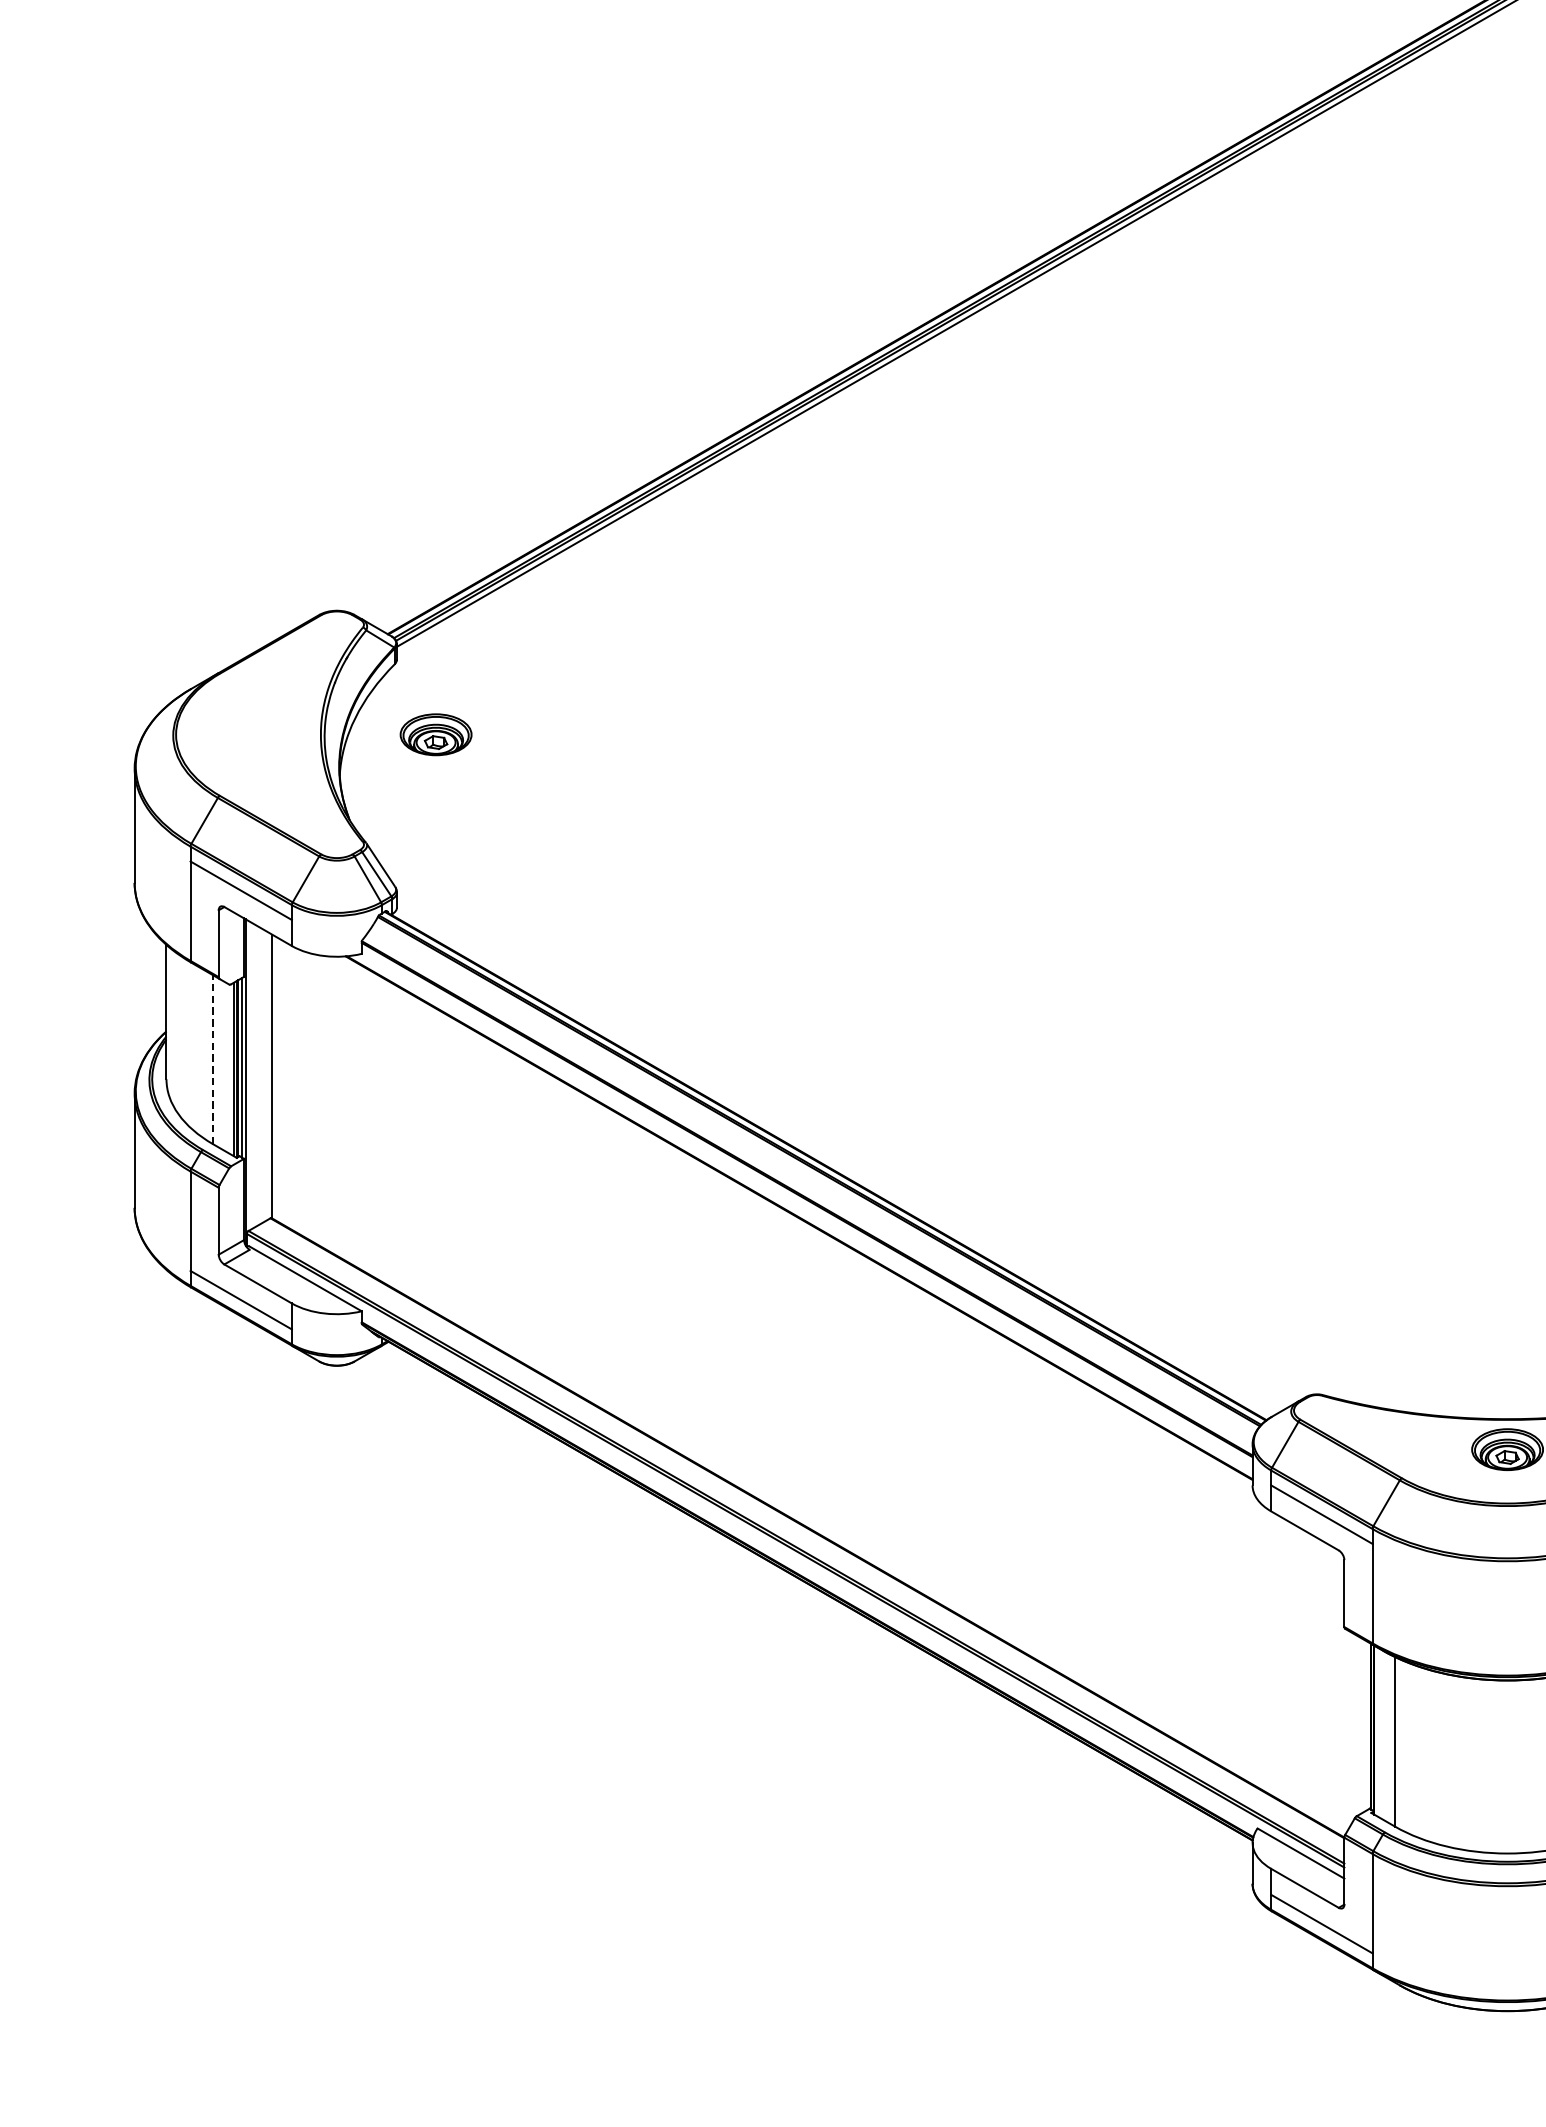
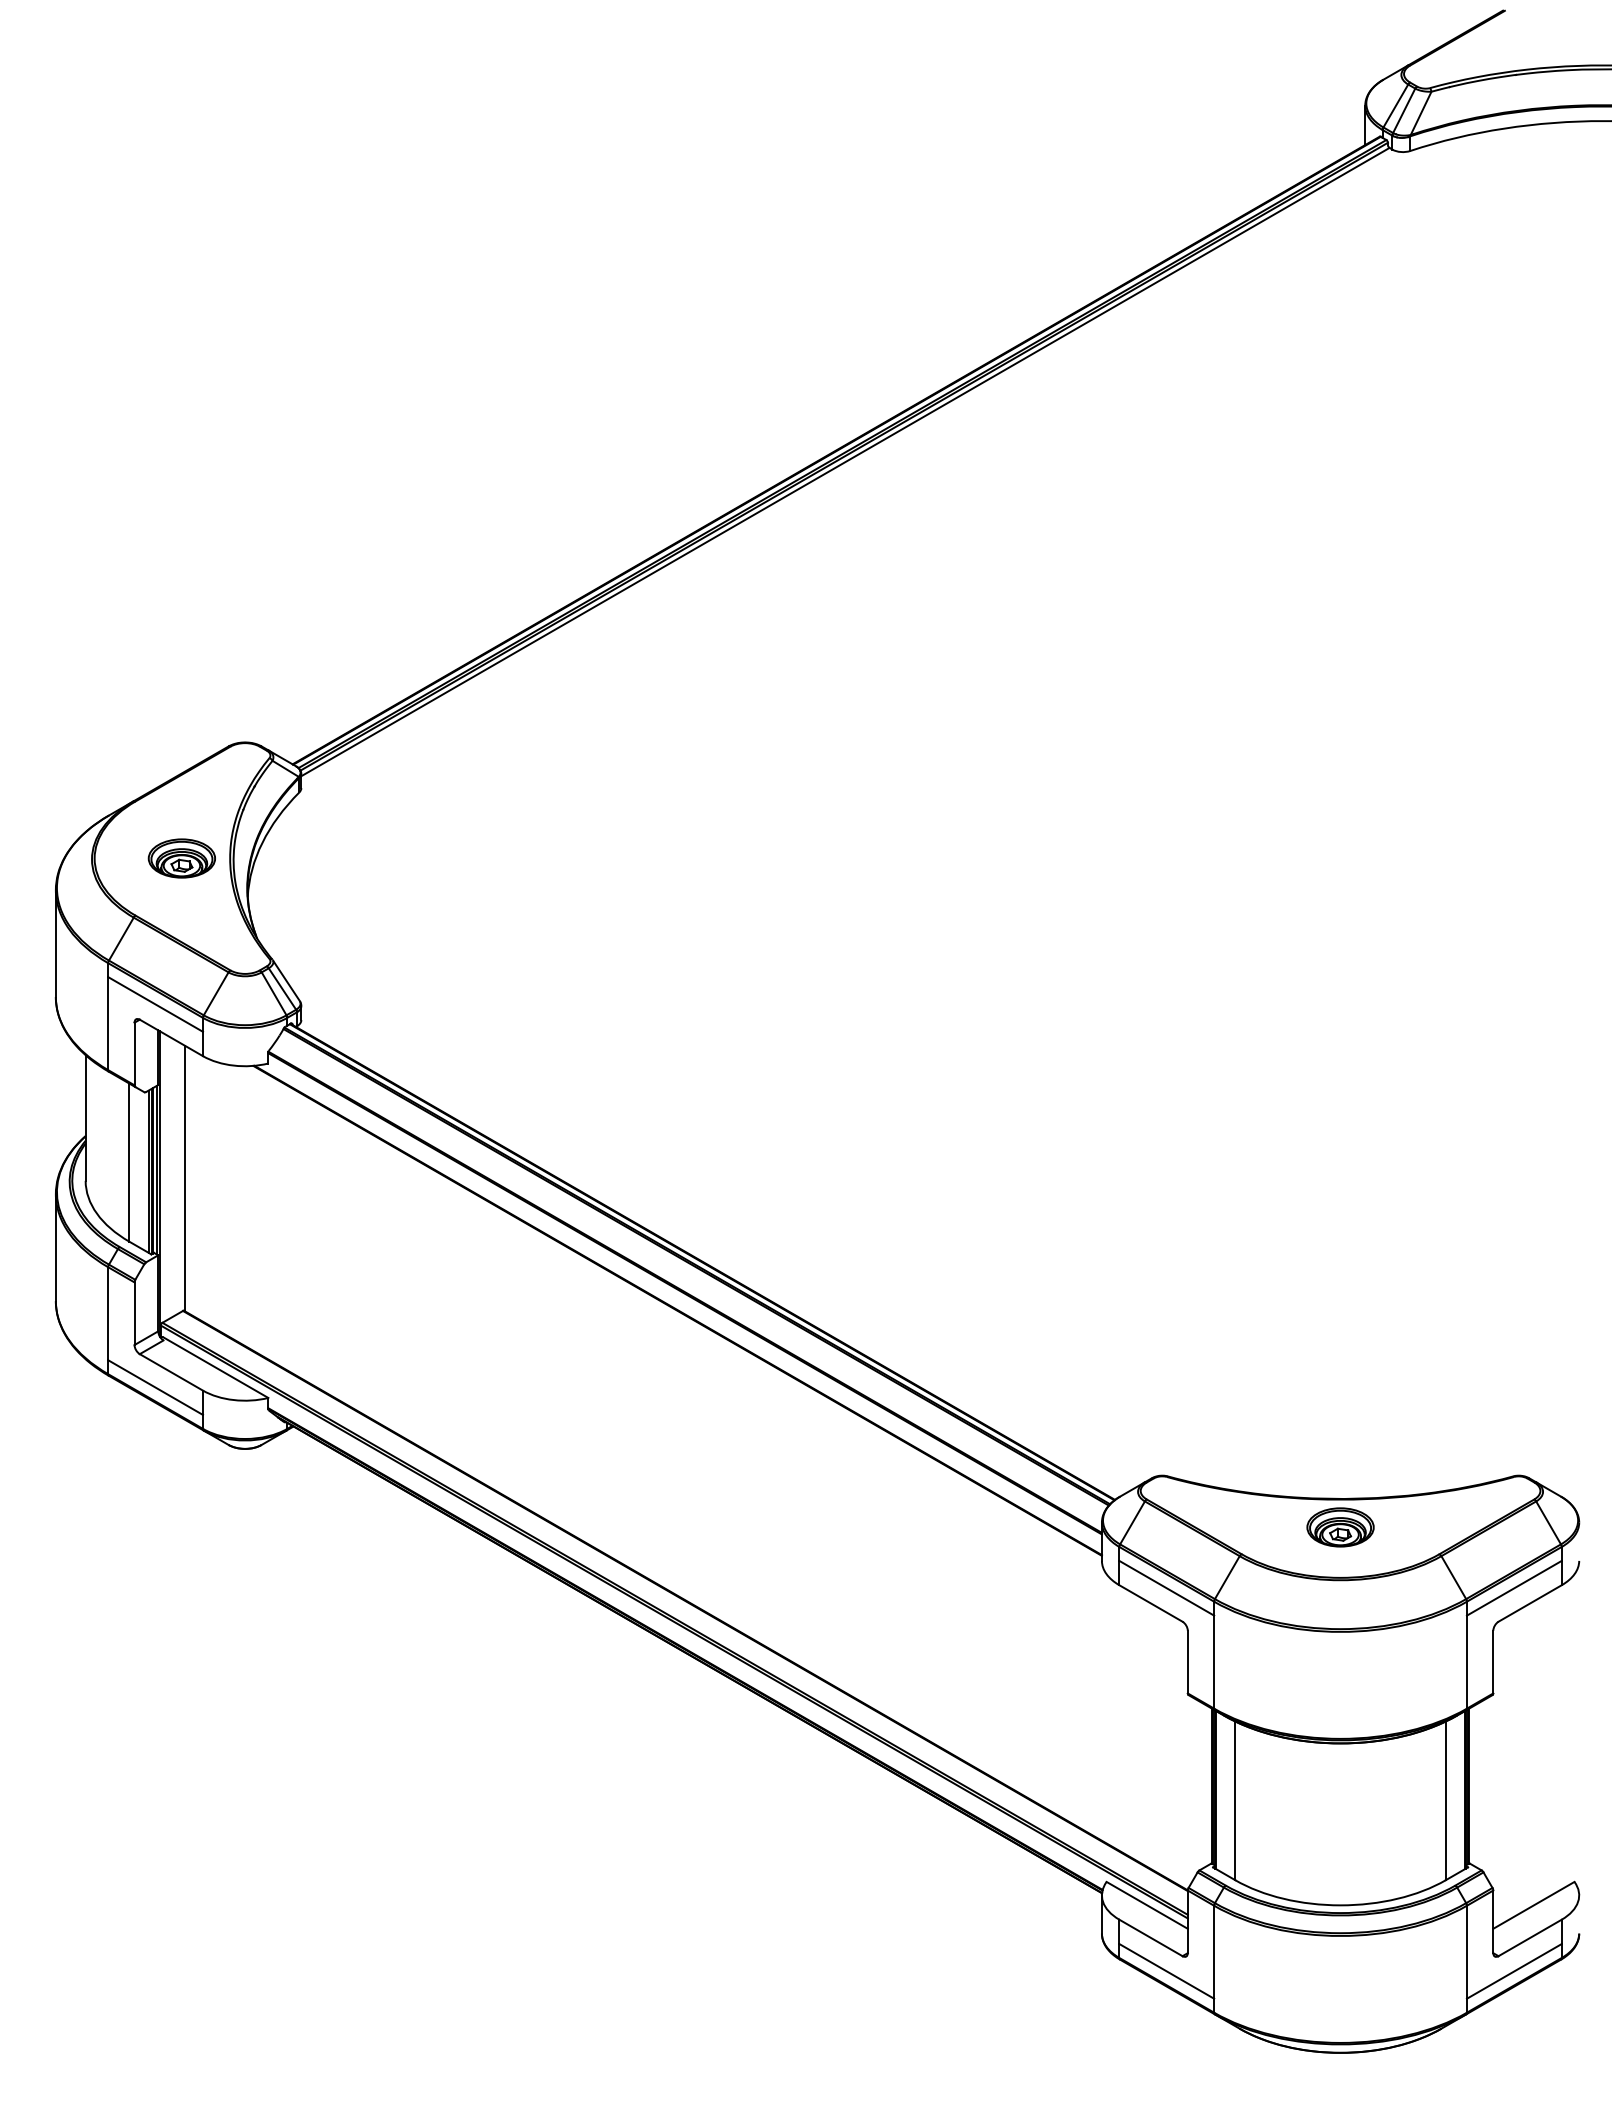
part: (435, 734) -> (181, 858), moved
line: (213, 1059) -> (129, 1162), dashed -> solid

